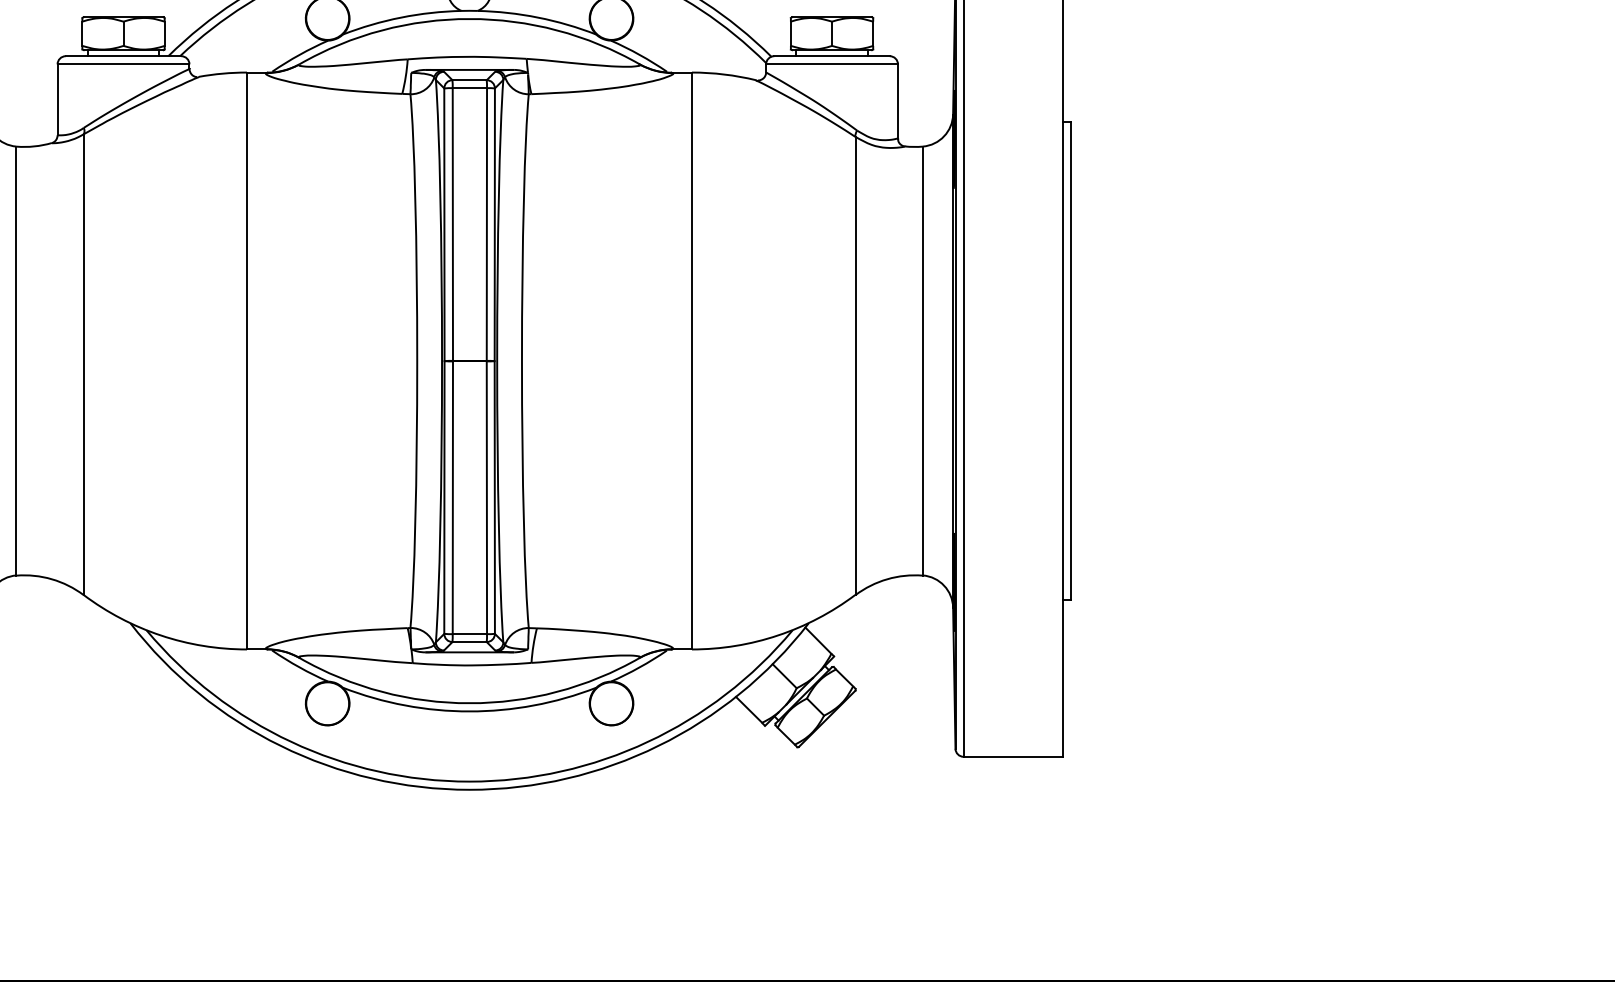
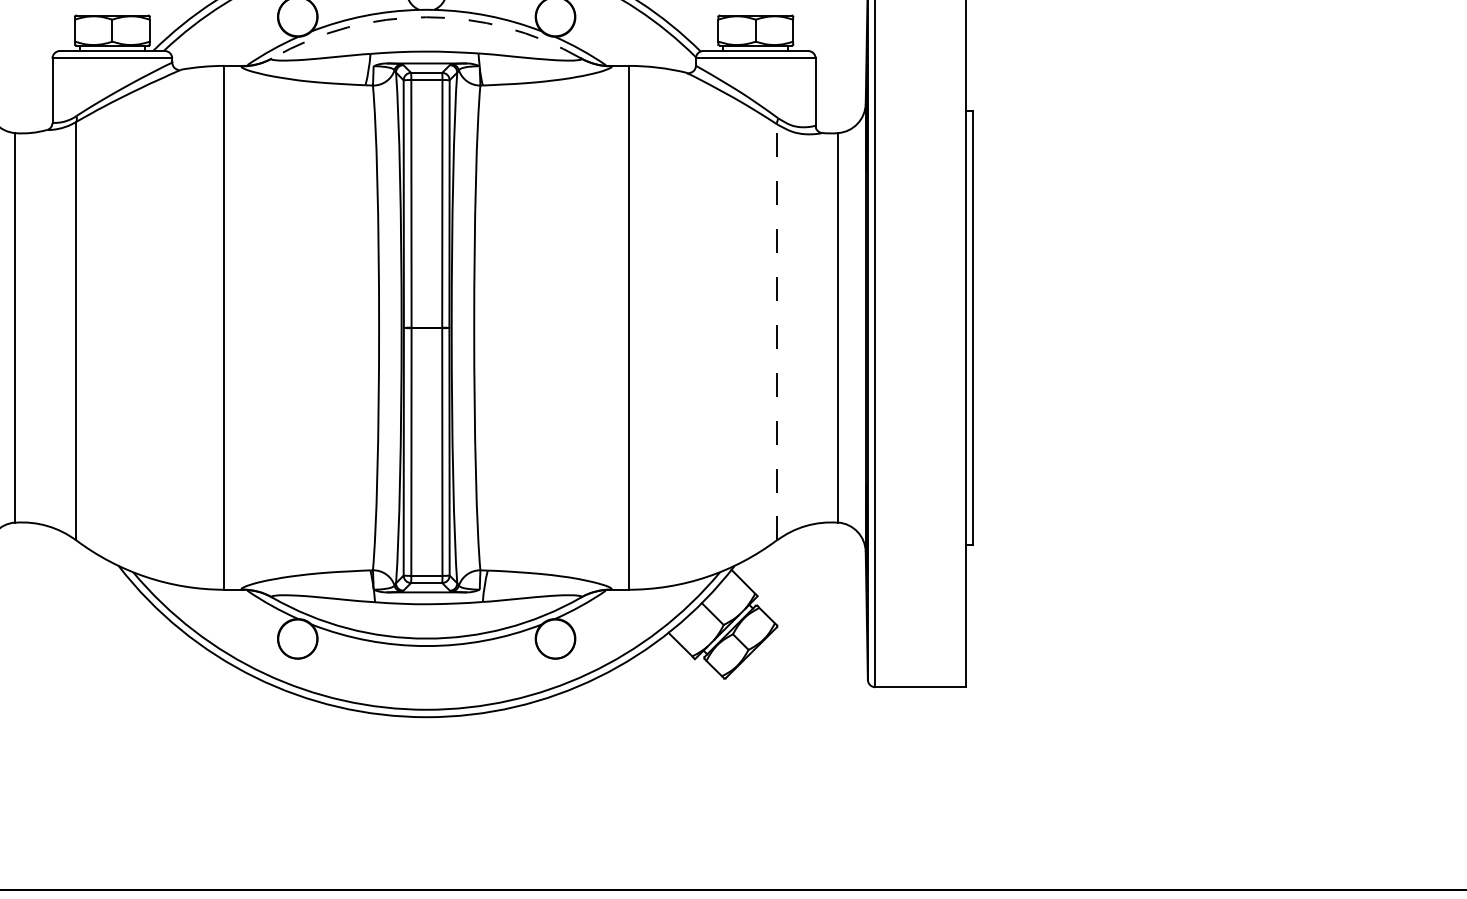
arc: (469, 19) -> (426, 17), solid -> dashed
line: (855, 365) -> (777, 331), solid -> dashed

